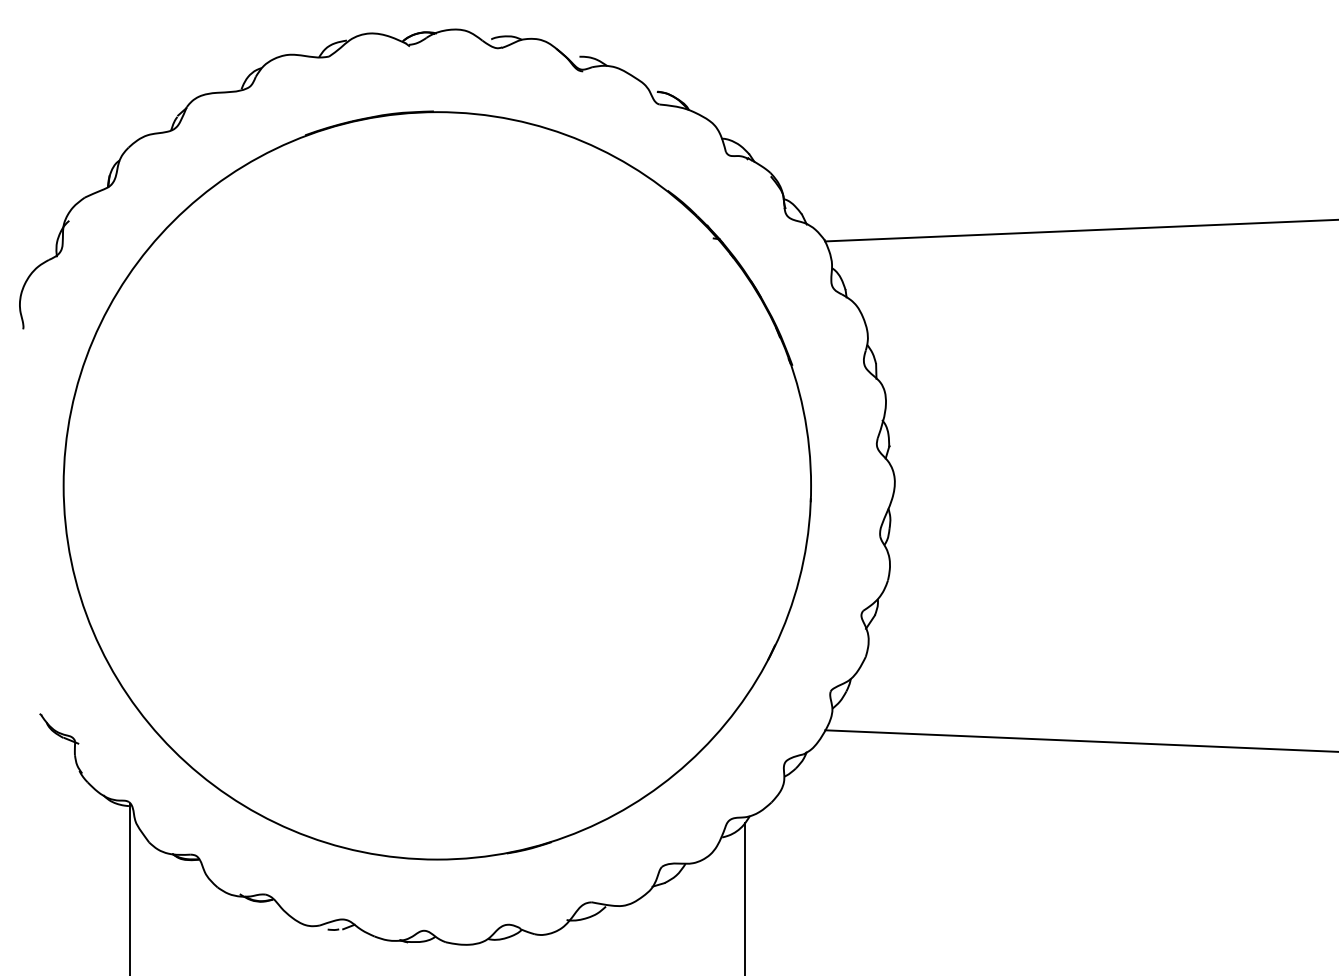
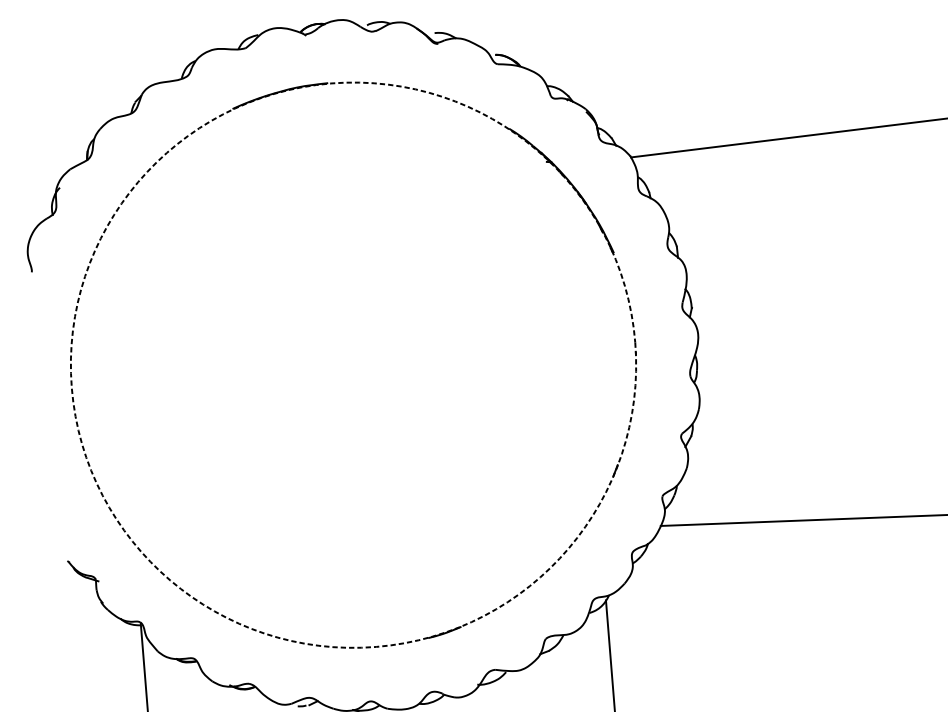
circle: (437, 485) -> (353, 364), solid -> dashed

